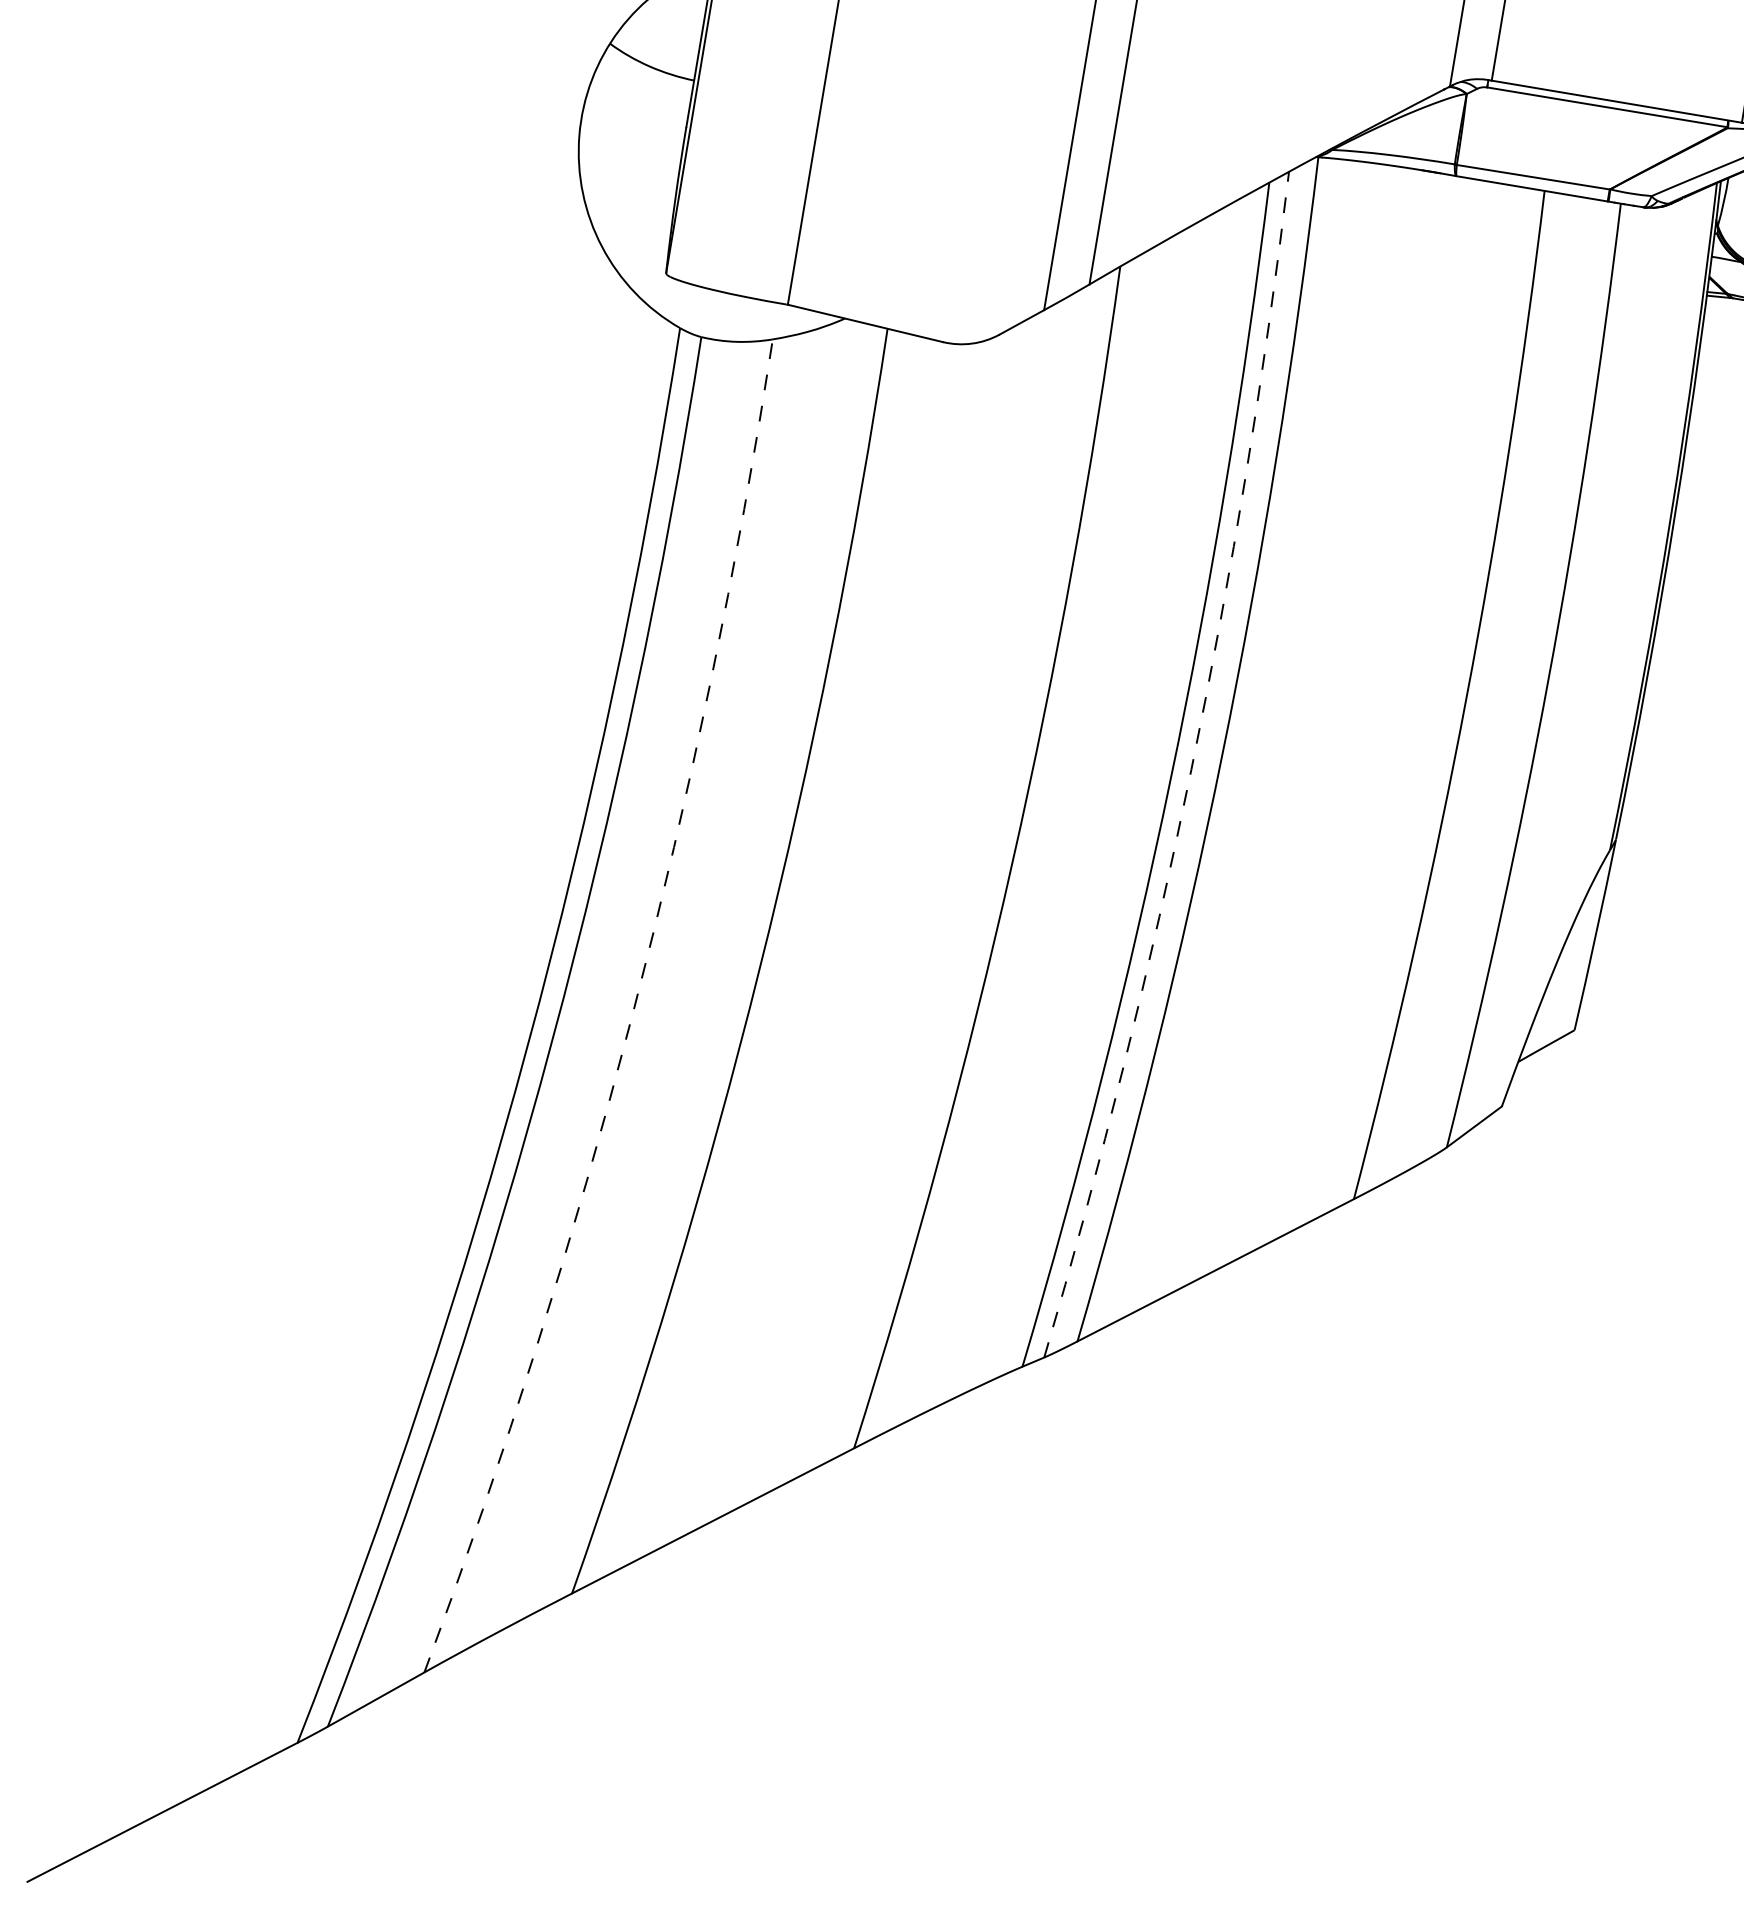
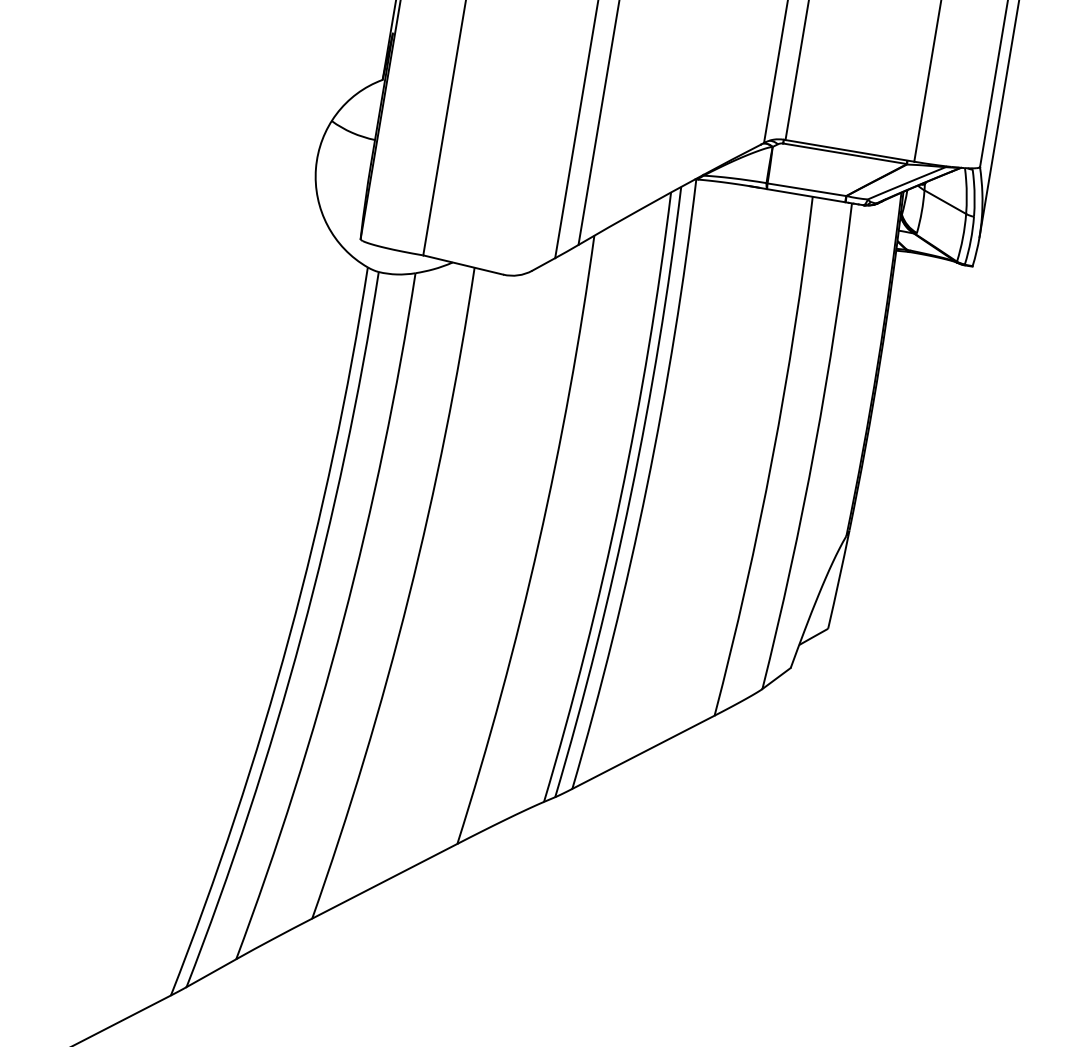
arc: (1190, 769) -> (630, 494), dashed -> solid
arc: (632, 1014) -> (343, 620), dashed -> solid

